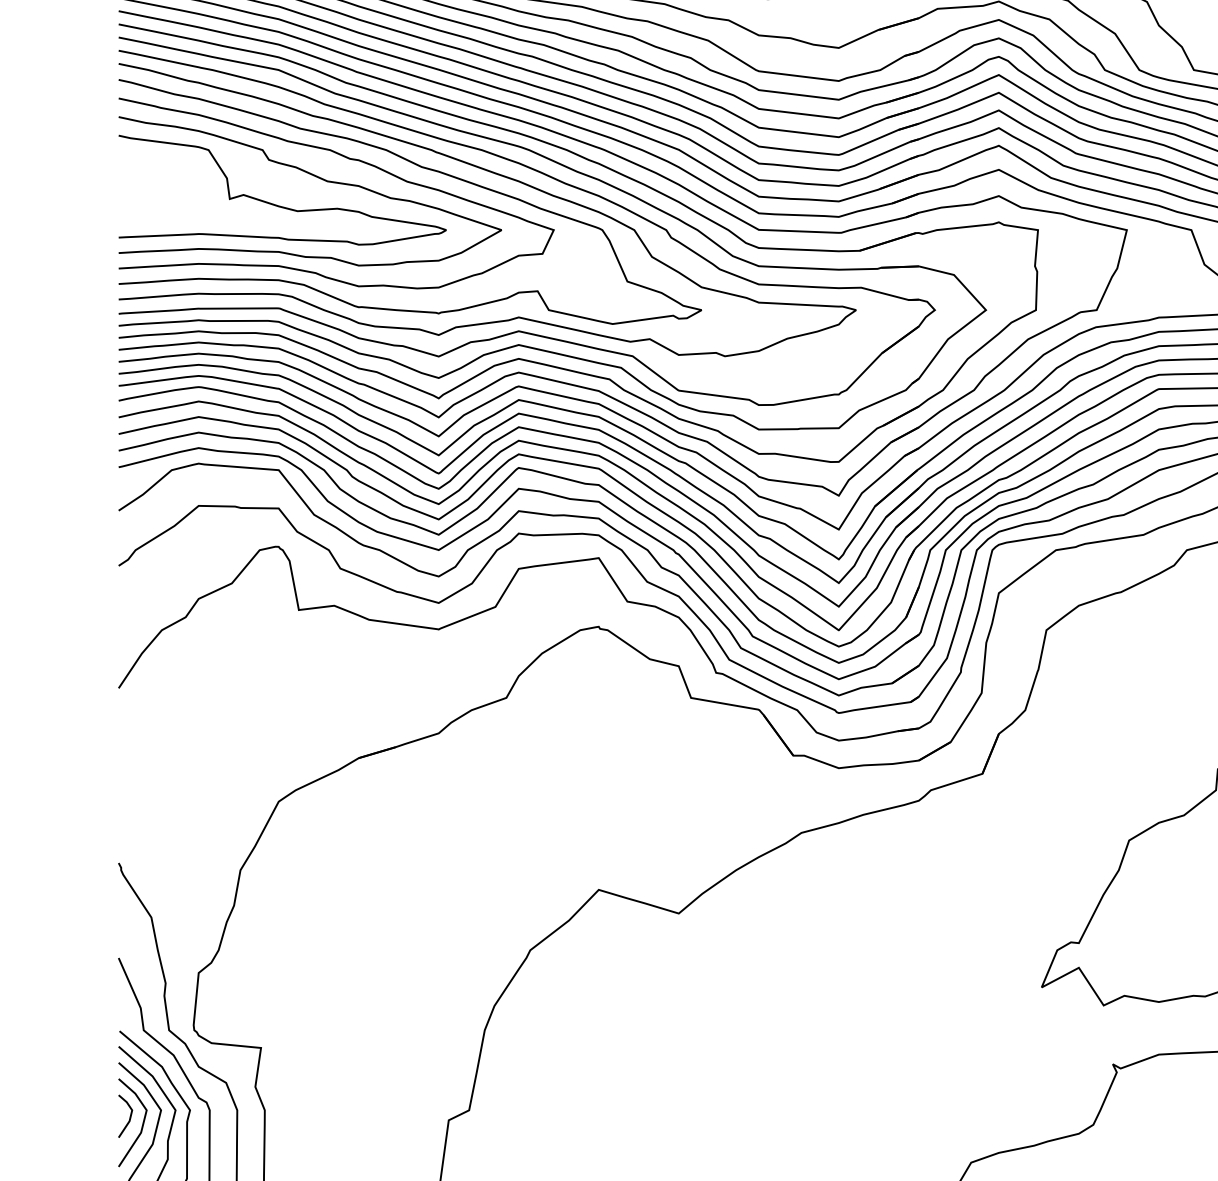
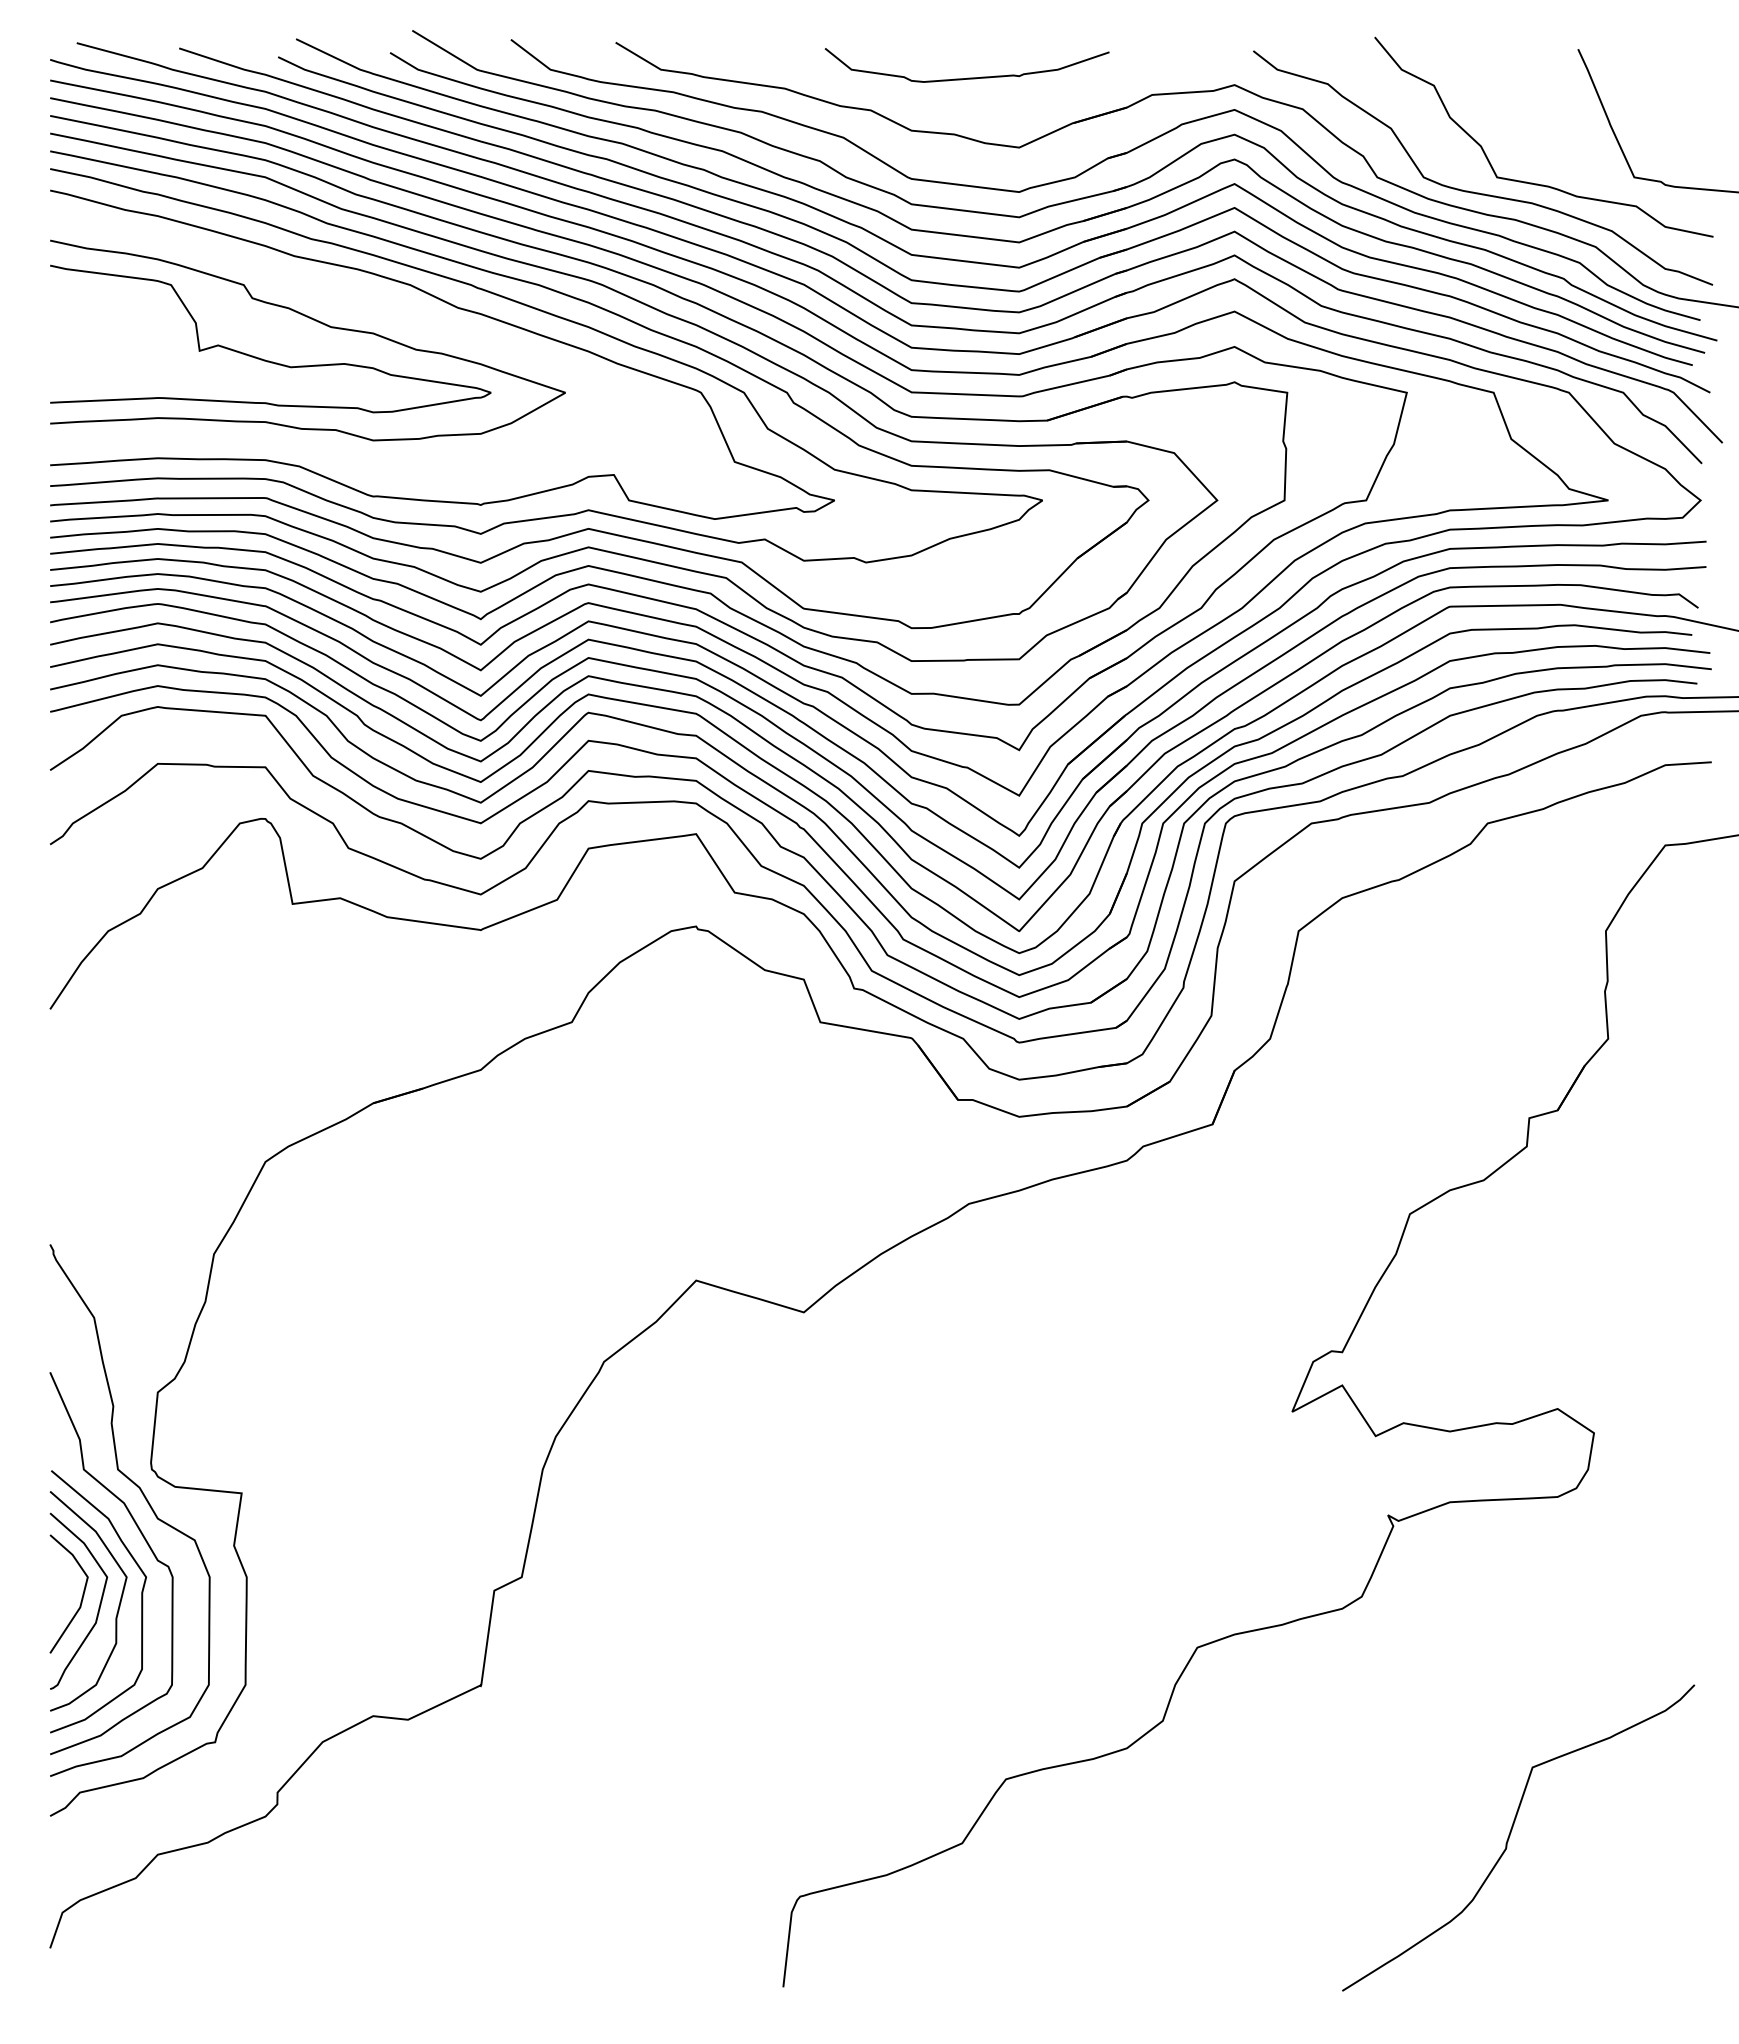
curve: (347, 158) -> (357, 296), removed
line: (129, 1117) -> (64, 1587), removed

